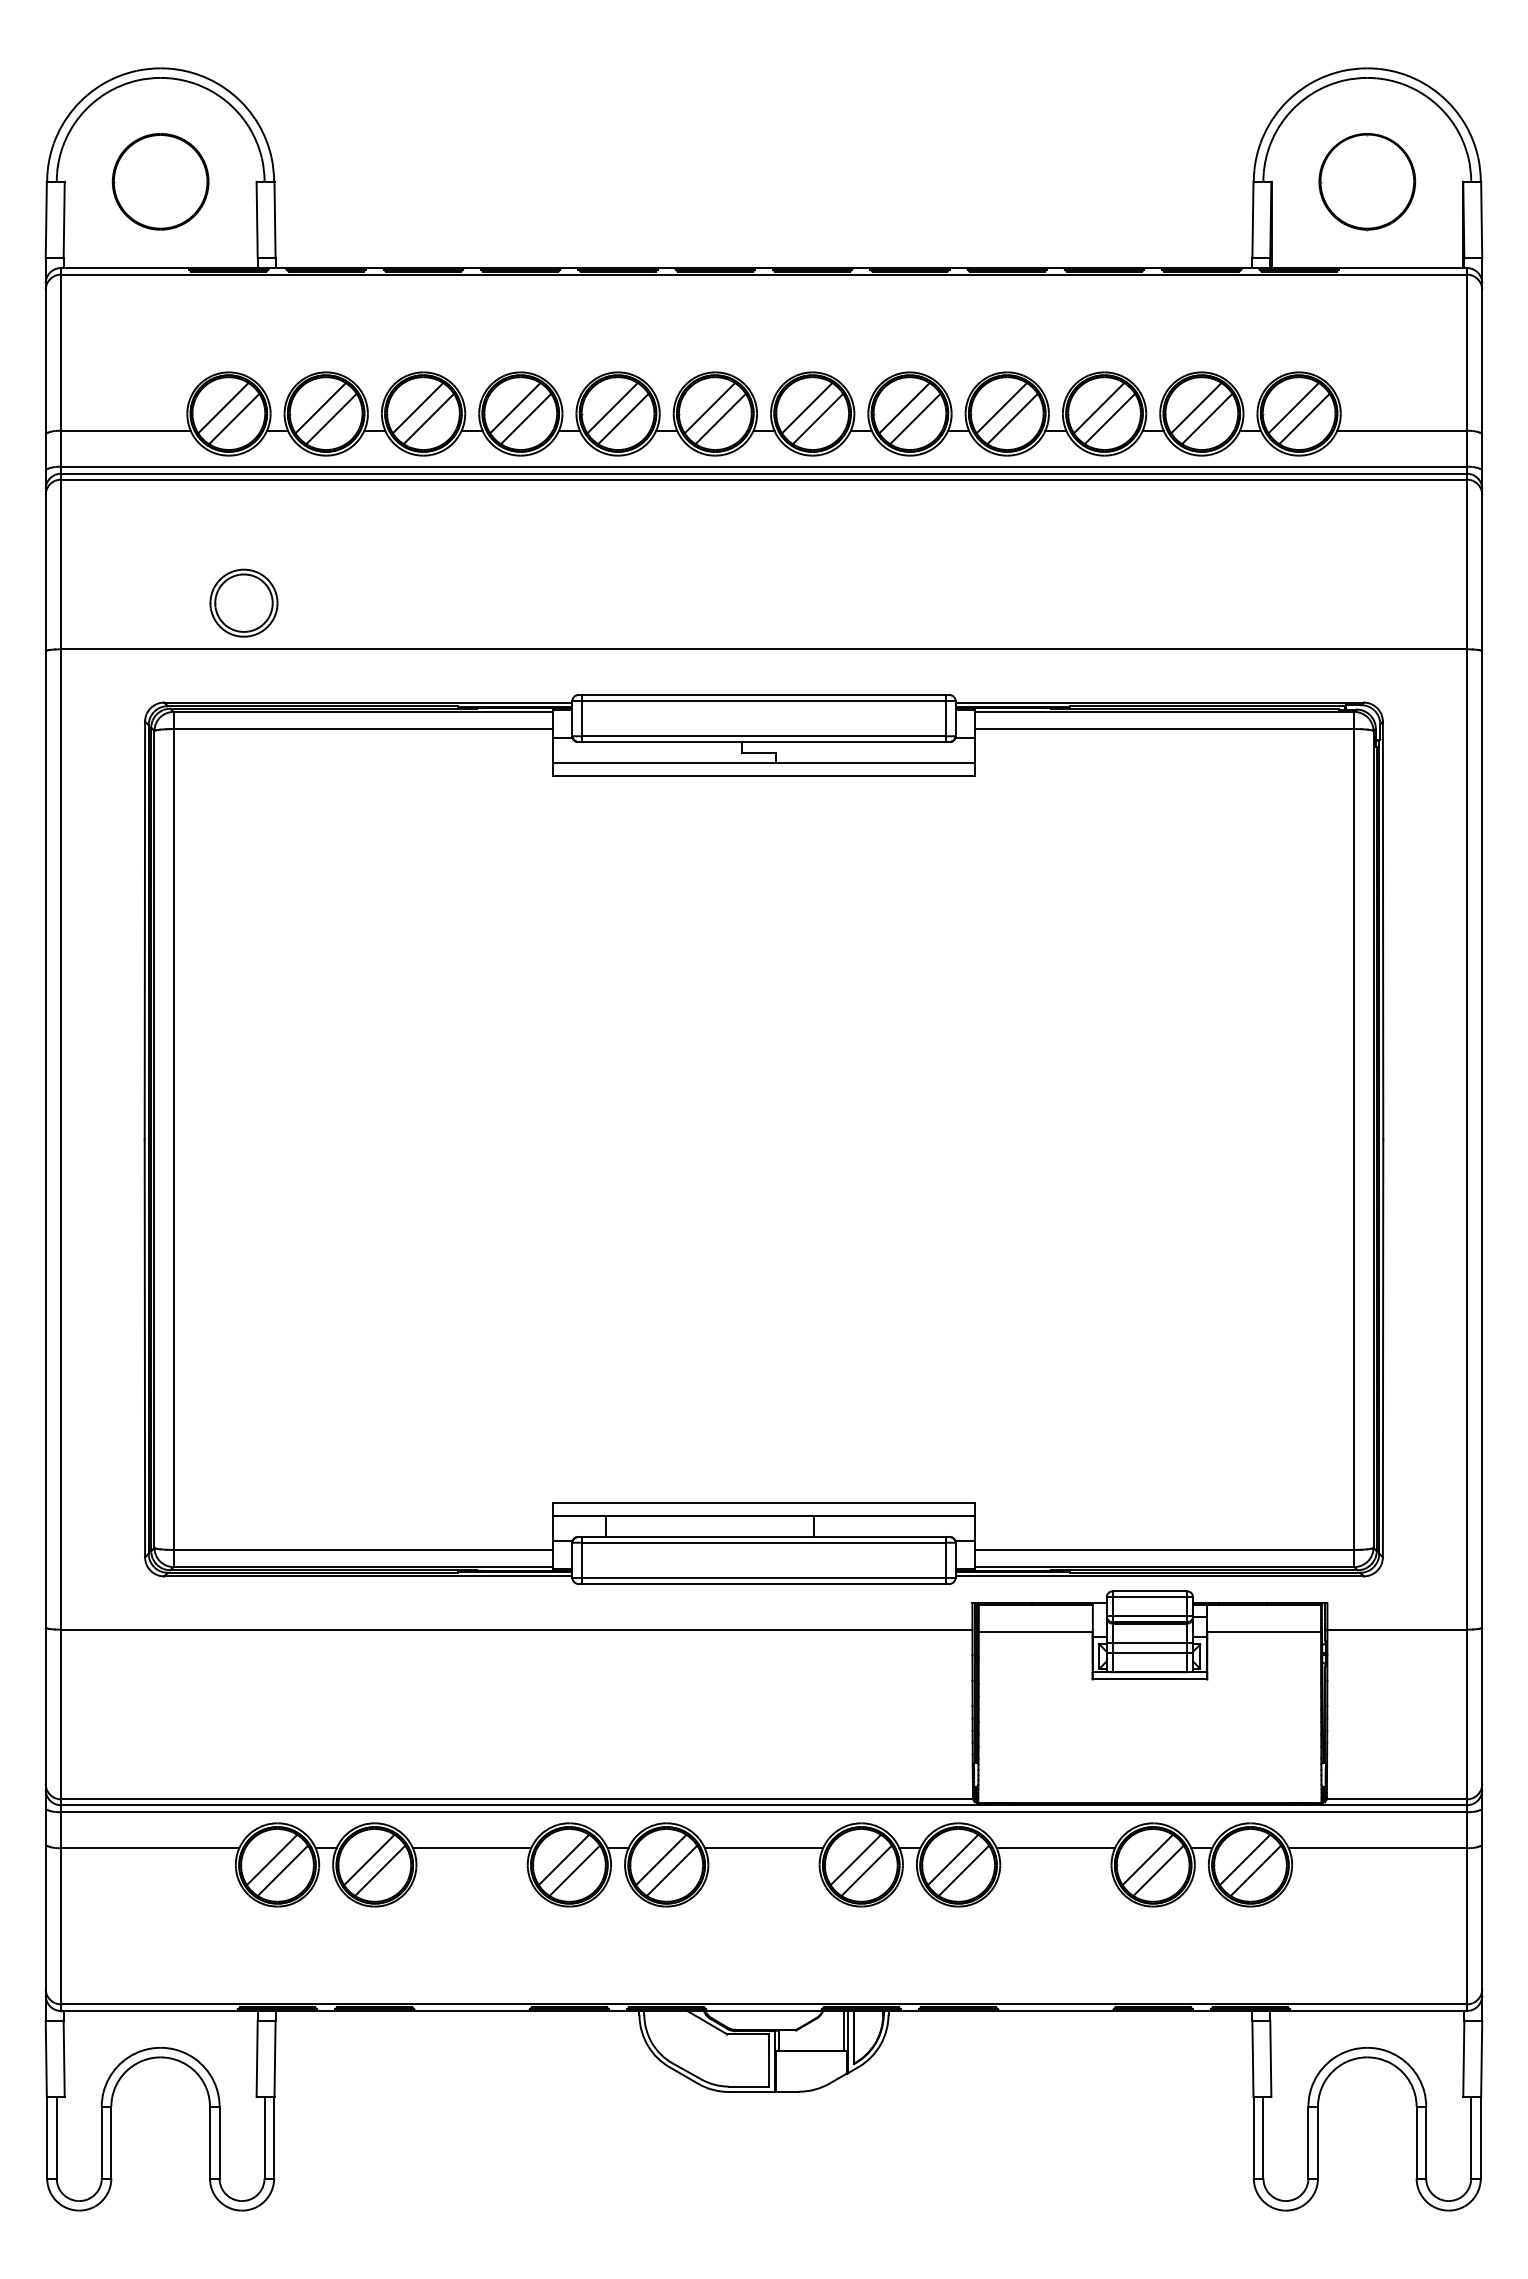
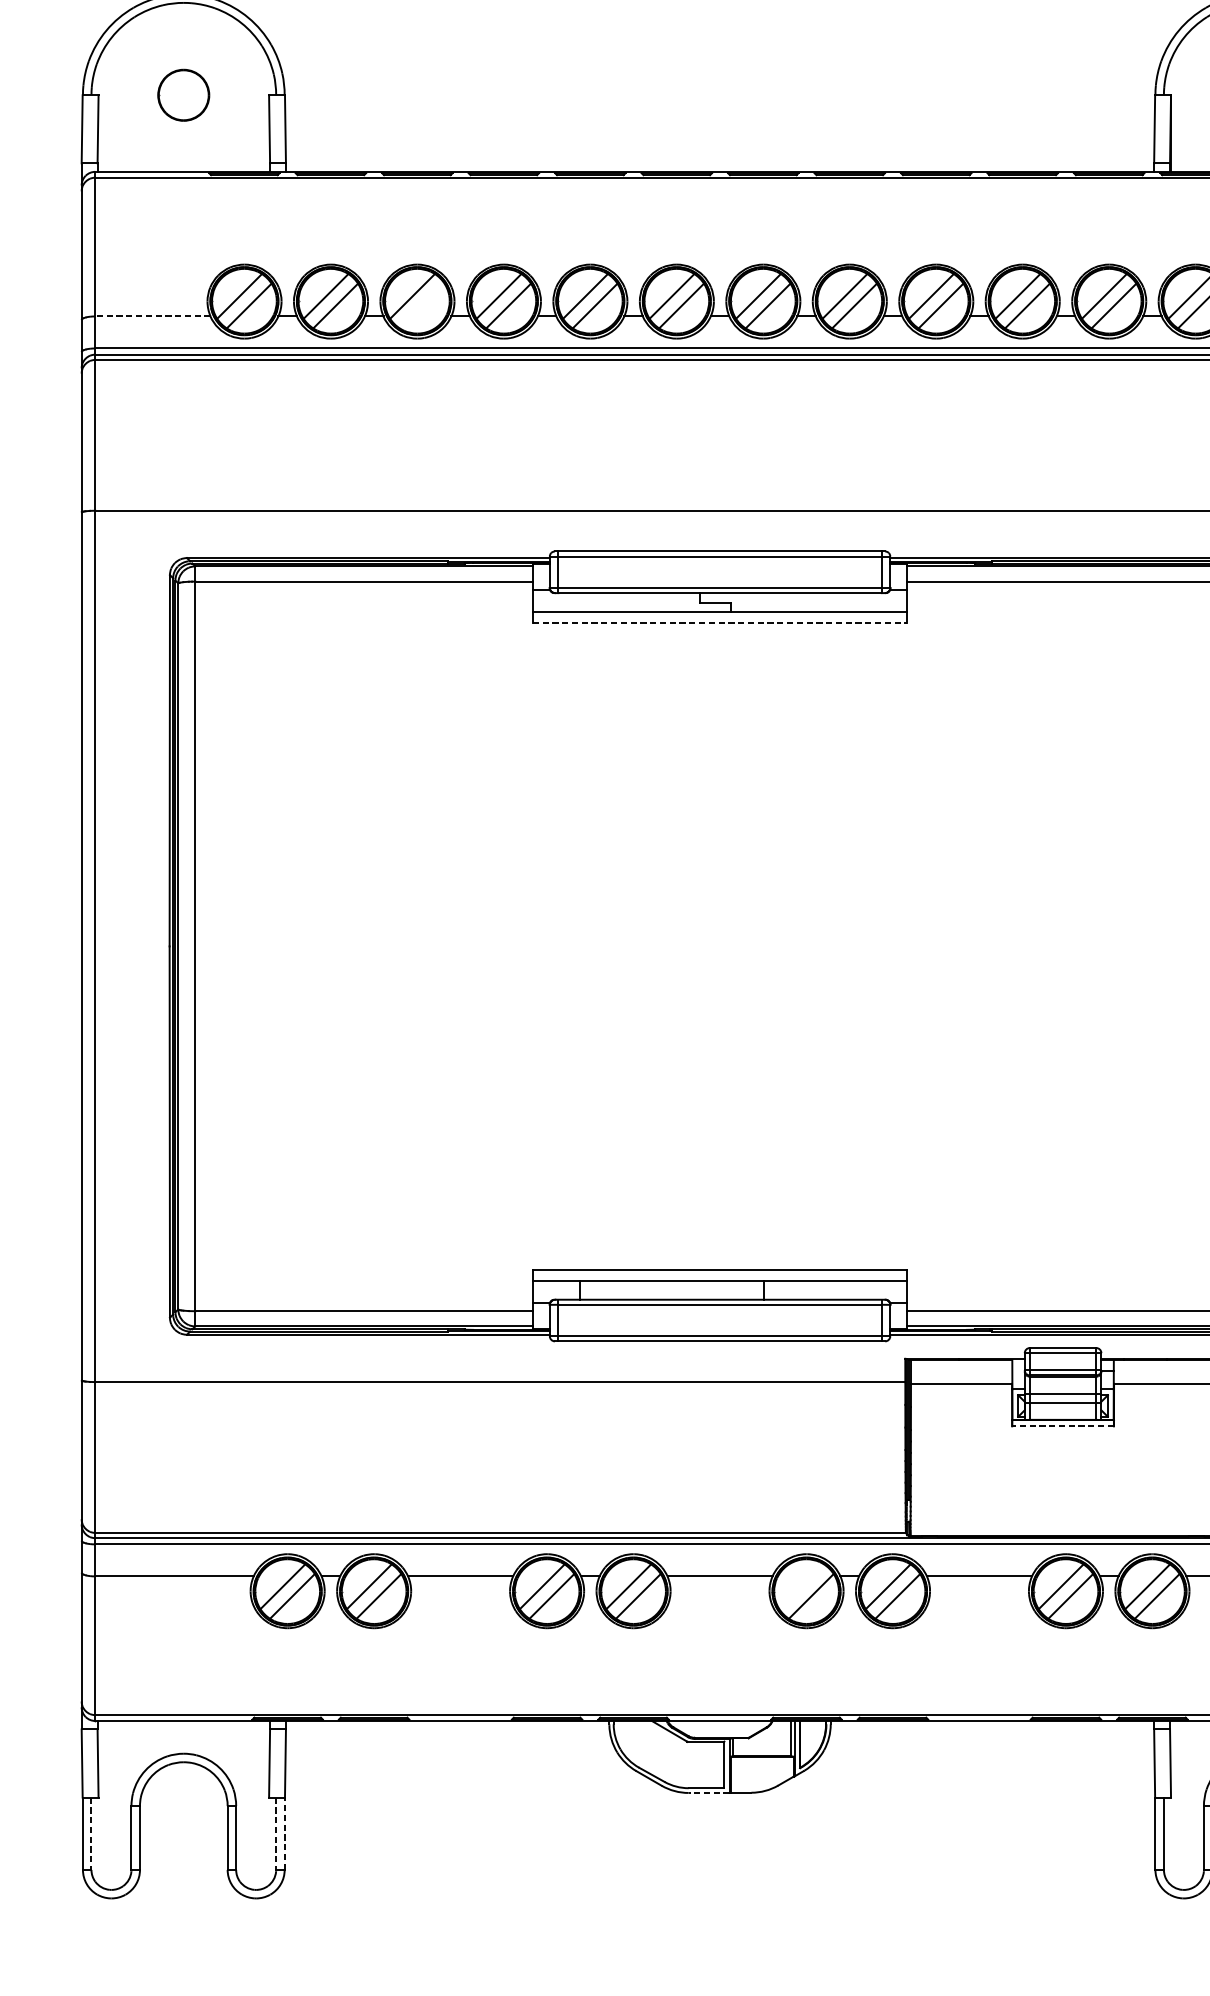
part: (160, 181) -> (183, 94), size x0.6
line: (428, 418) -> (421, 305), removed
line: (125, 430) -> (152, 316), solid -> dashed
part: (243, 602) -> (257, 469), removed
line: (763, 775) -> (719, 622), solid -> dashed
line: (1149, 1679) -> (1062, 1426), solid -> dashed
line: (855, 1859) -> (801, 1586), removed
line: (751, 2091) -> (708, 1792), solid -> dashed
line: (56, 2137) -> (91, 1833), solid -> dashed
line: (264, 2137) -> (276, 1833), solid -> dashed
line: (274, 2137) -> (284, 1833), solid -> dashed

